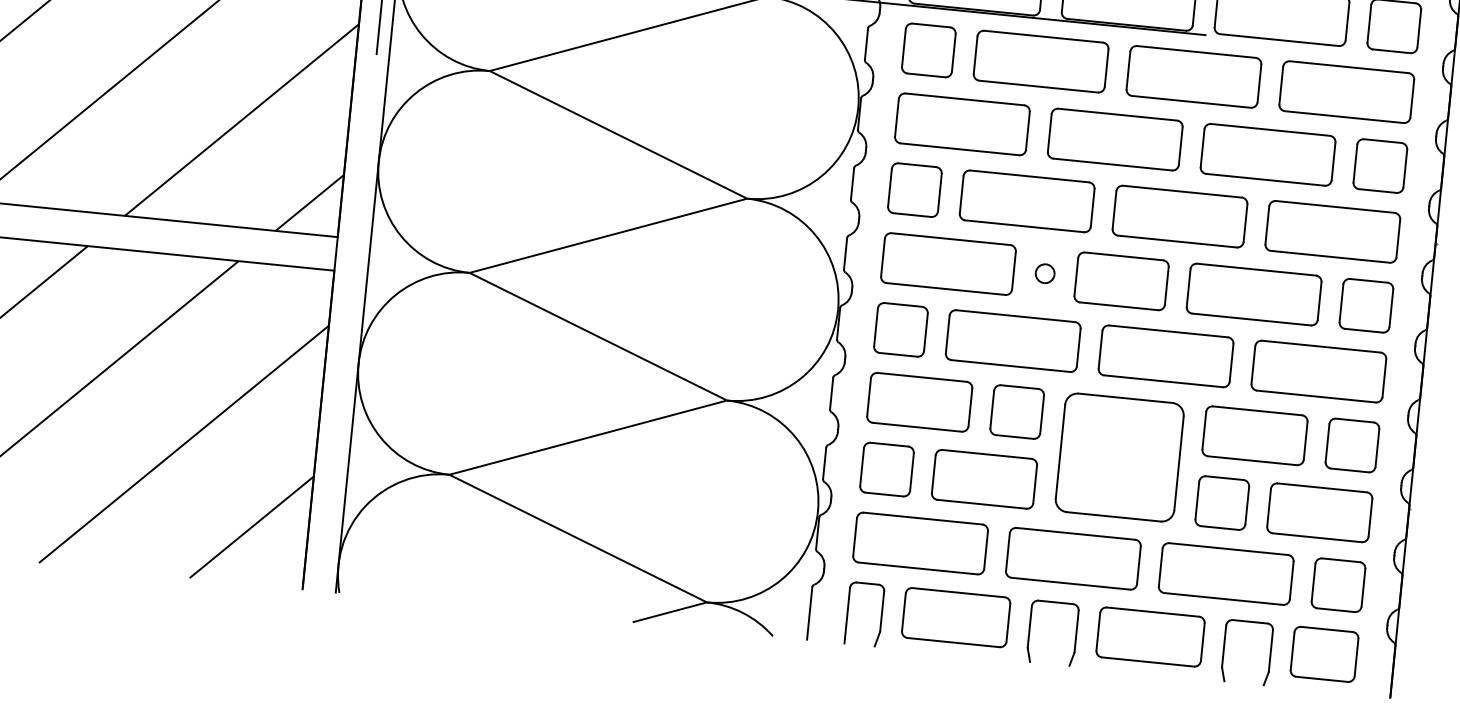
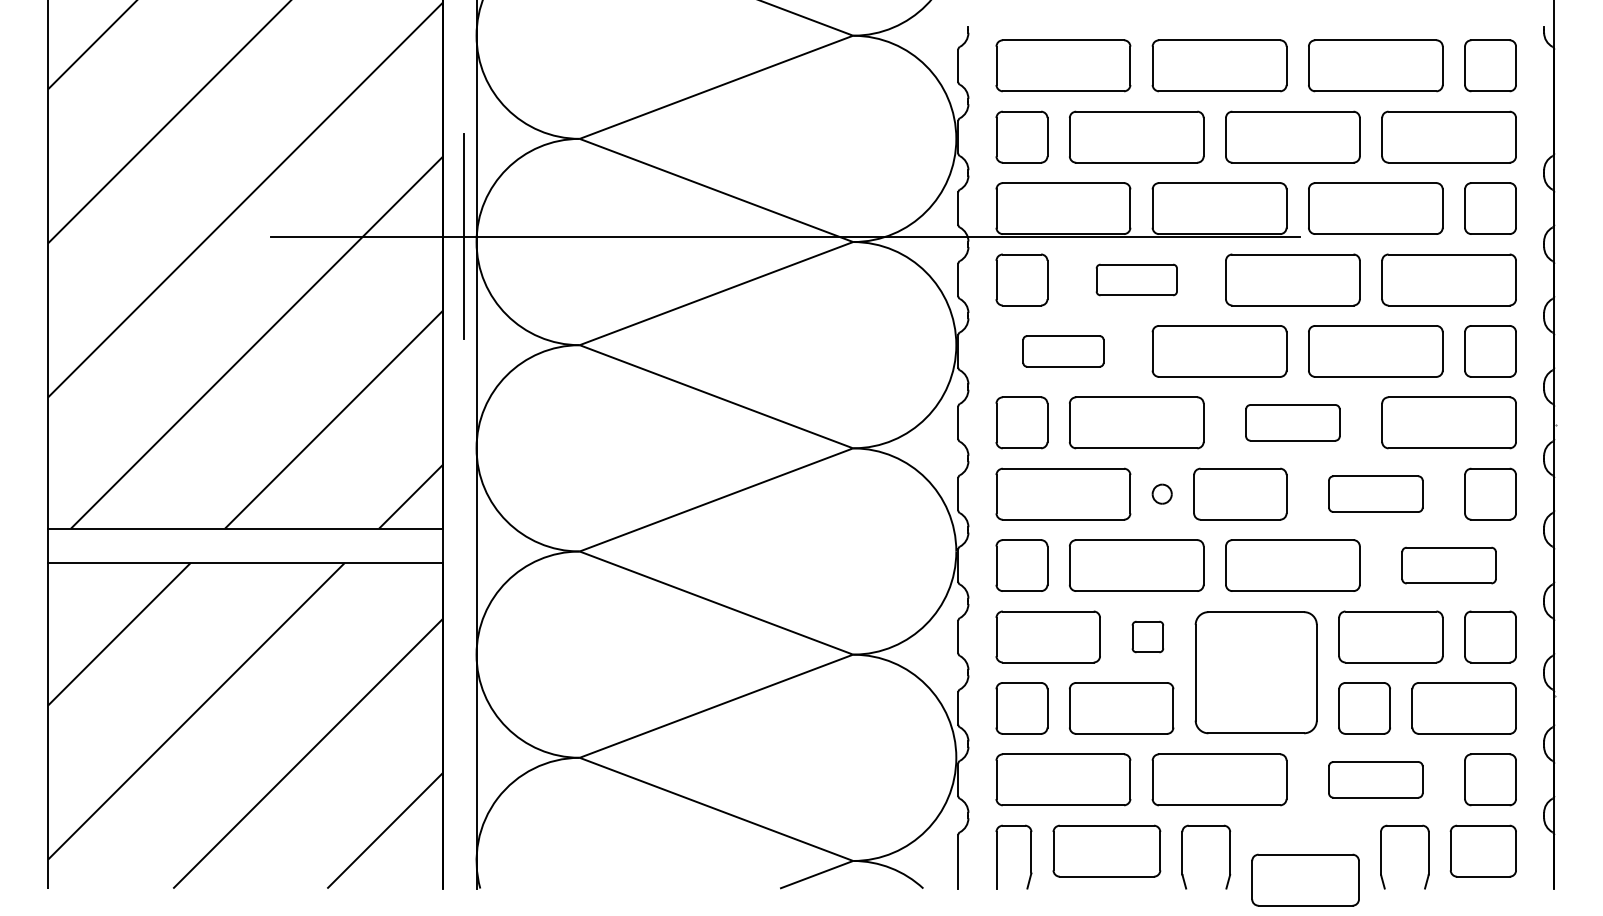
part: (1040, 61) -> (1136, 279), size x0.6
part: (962, 124) -> (1063, 351), size x0.6
part: (1179, 216) -> (1292, 422), size x0.7
part: (1253, 293) -> (1375, 493), size x0.7
part: (1318, 371) -> (1448, 565), size x0.7
part: (1016, 411) -> (1147, 636), size x0.6
part: (1225, 573) -> (1375, 779), size x0.7
part: (1150, 636) -> (1305, 879), moved

